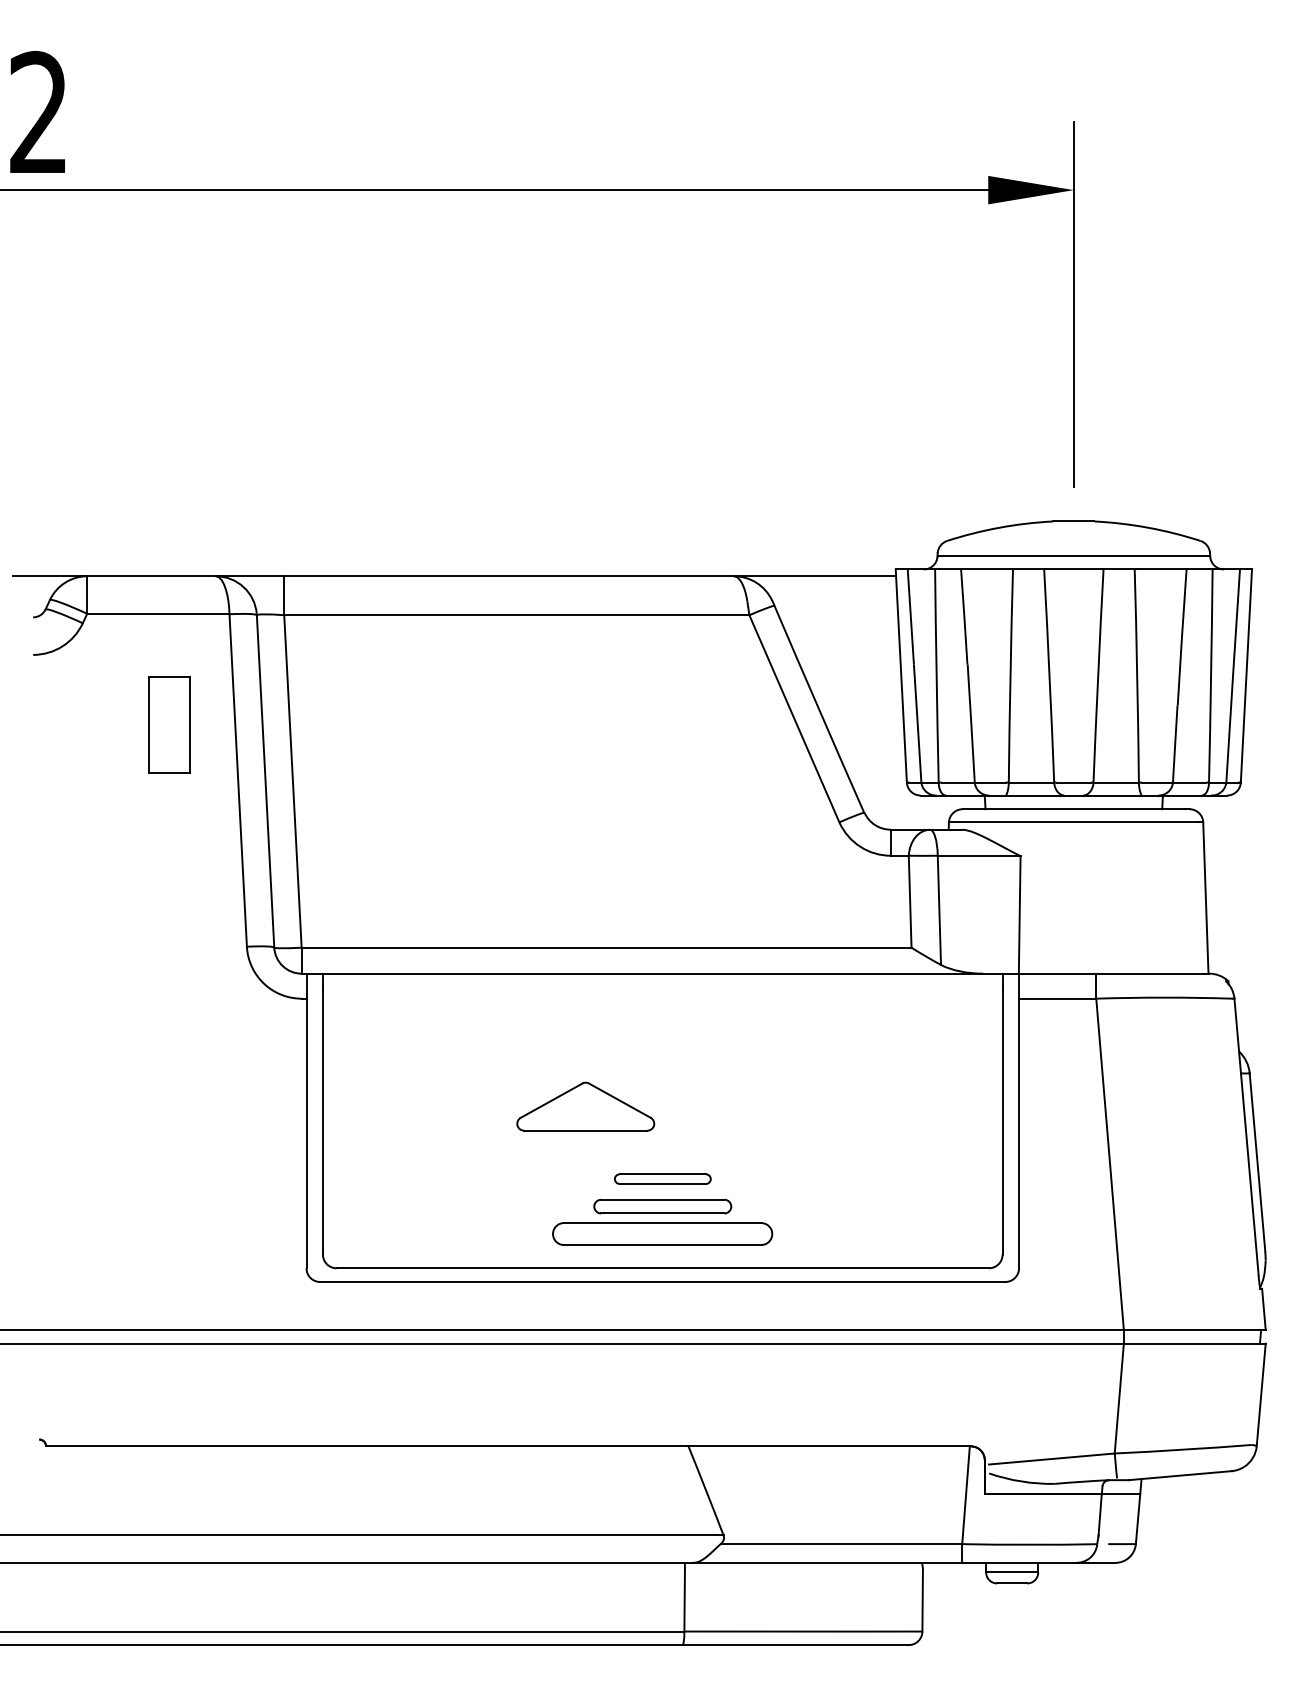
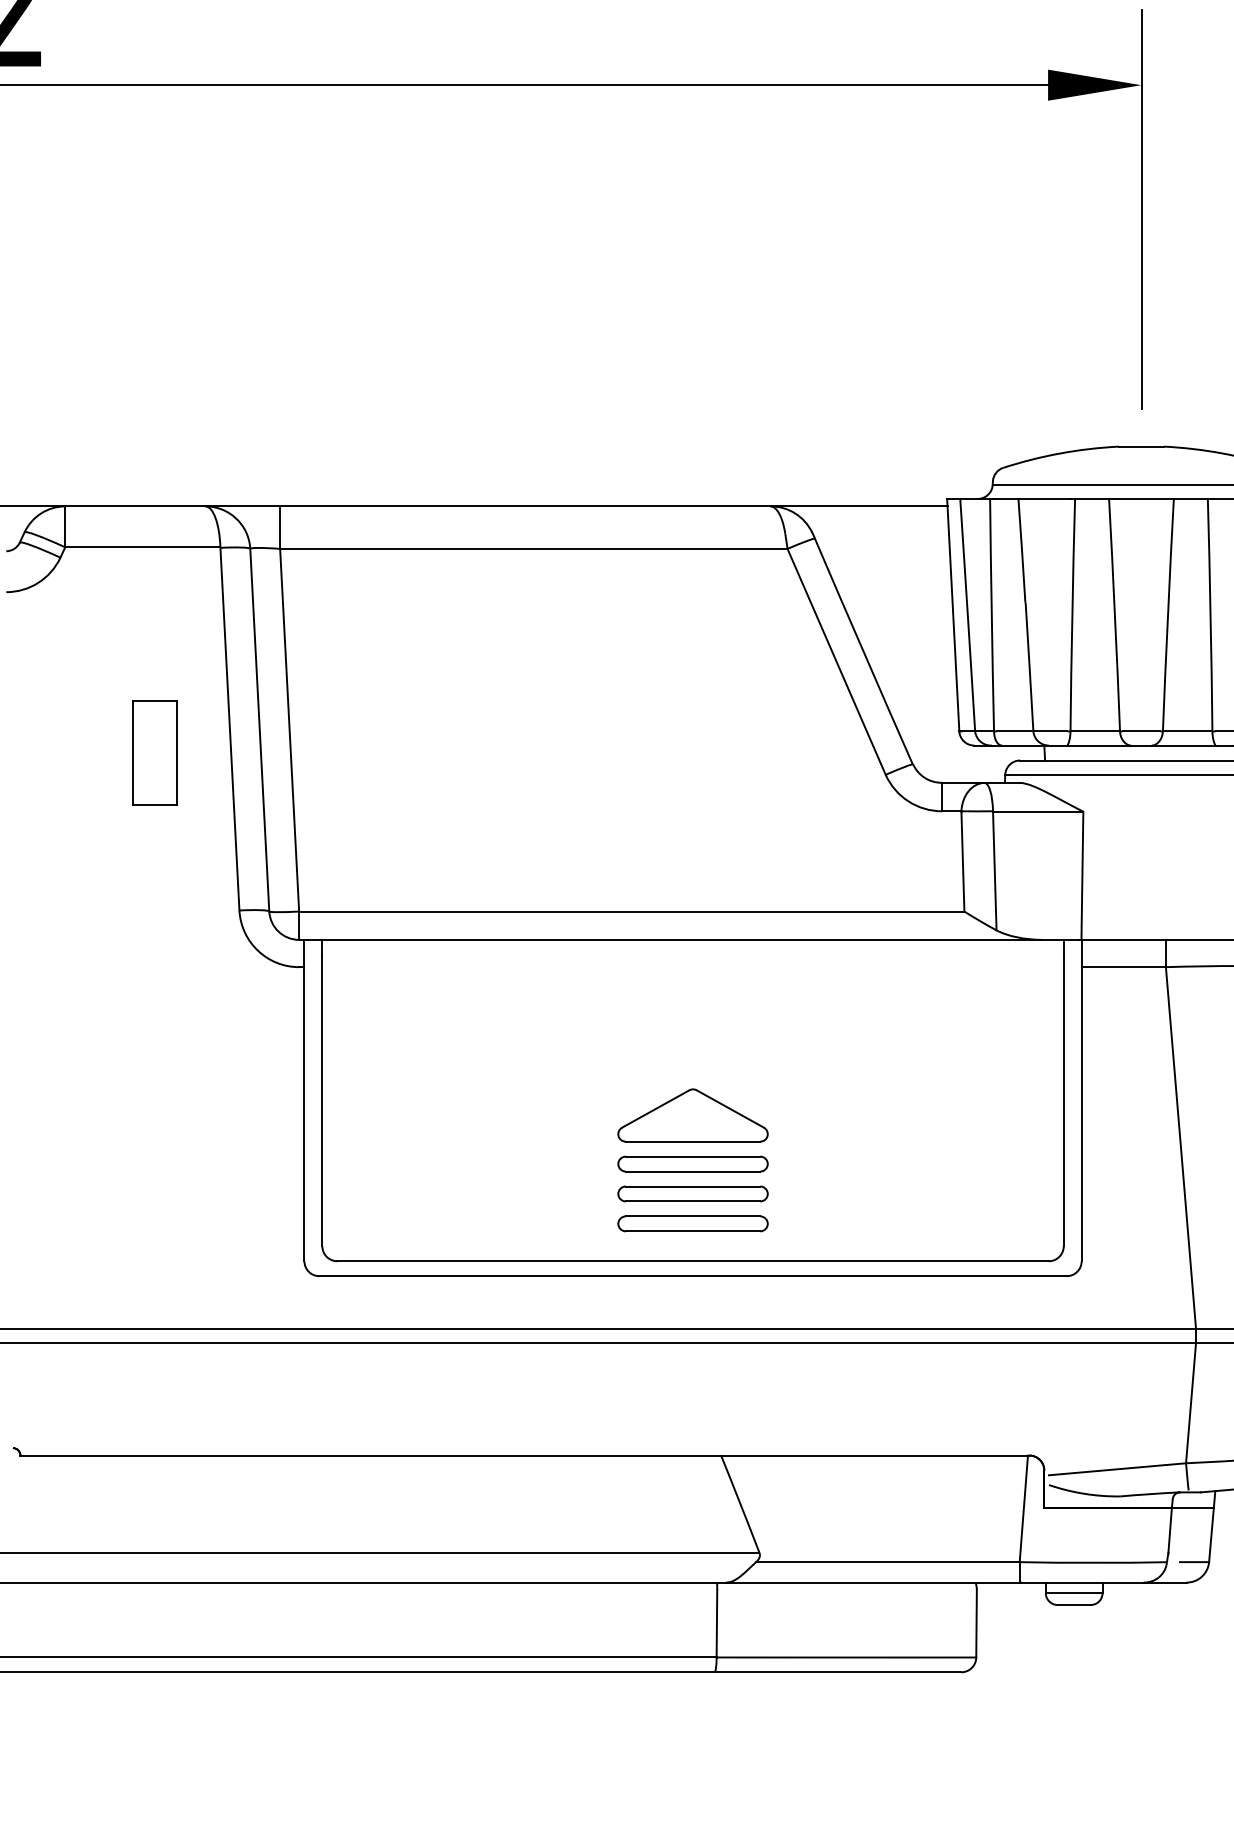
part: (169, 724) -> (154, 752), moved
part: (585, 1106) -> (692, 1115), moved
part: (662, 1178) -> (692, 1163), size x1.43
part: (662, 1233) -> (692, 1223), size x0.62

